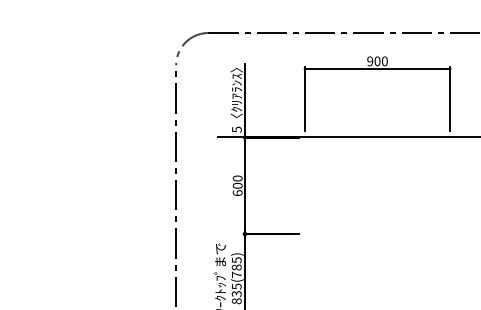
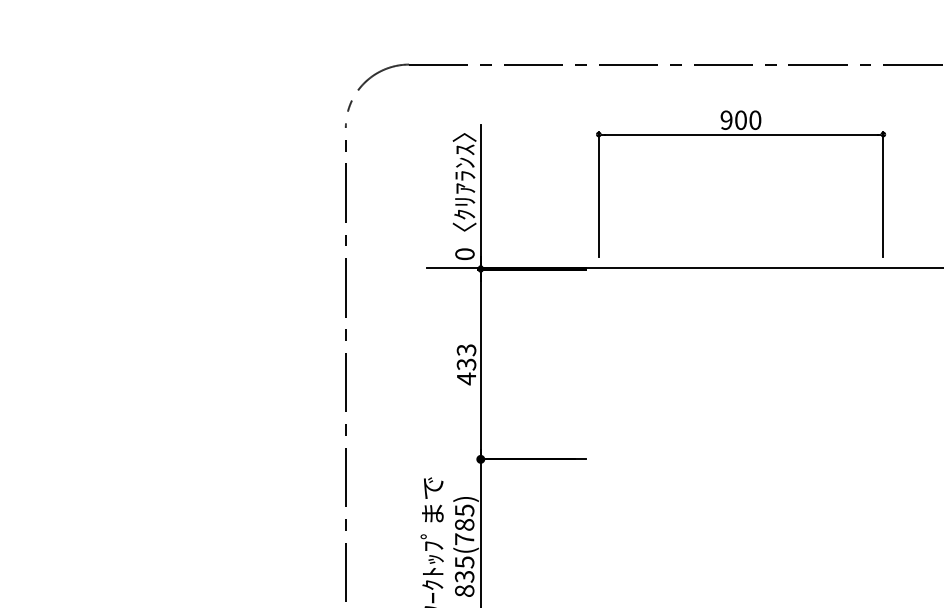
text: (236, 129) -> (464, 253), 5 -> 0
text: (237, 185) -> (466, 363), 600 -> 433

